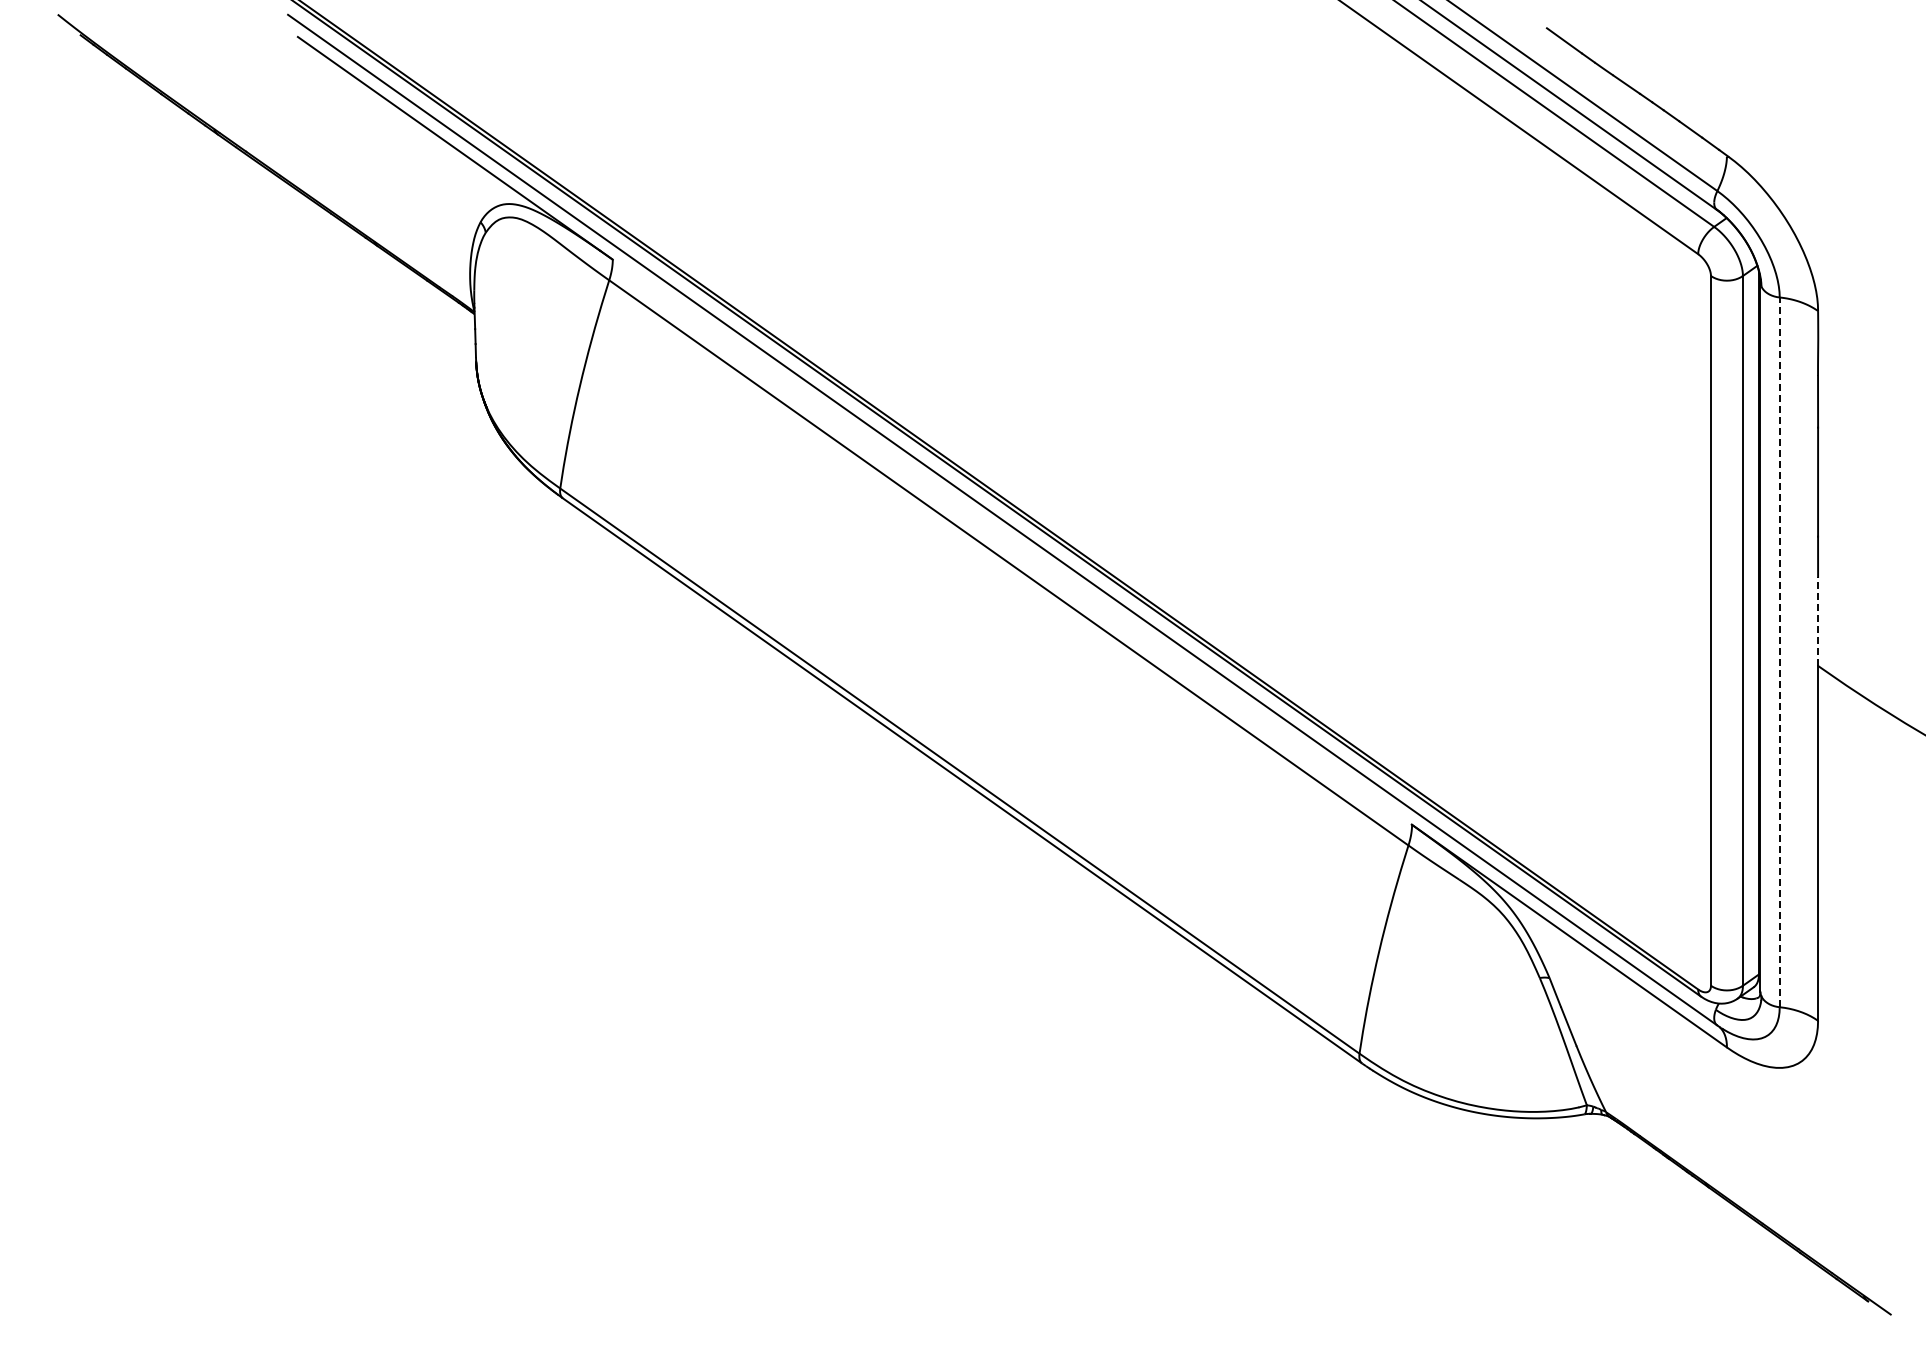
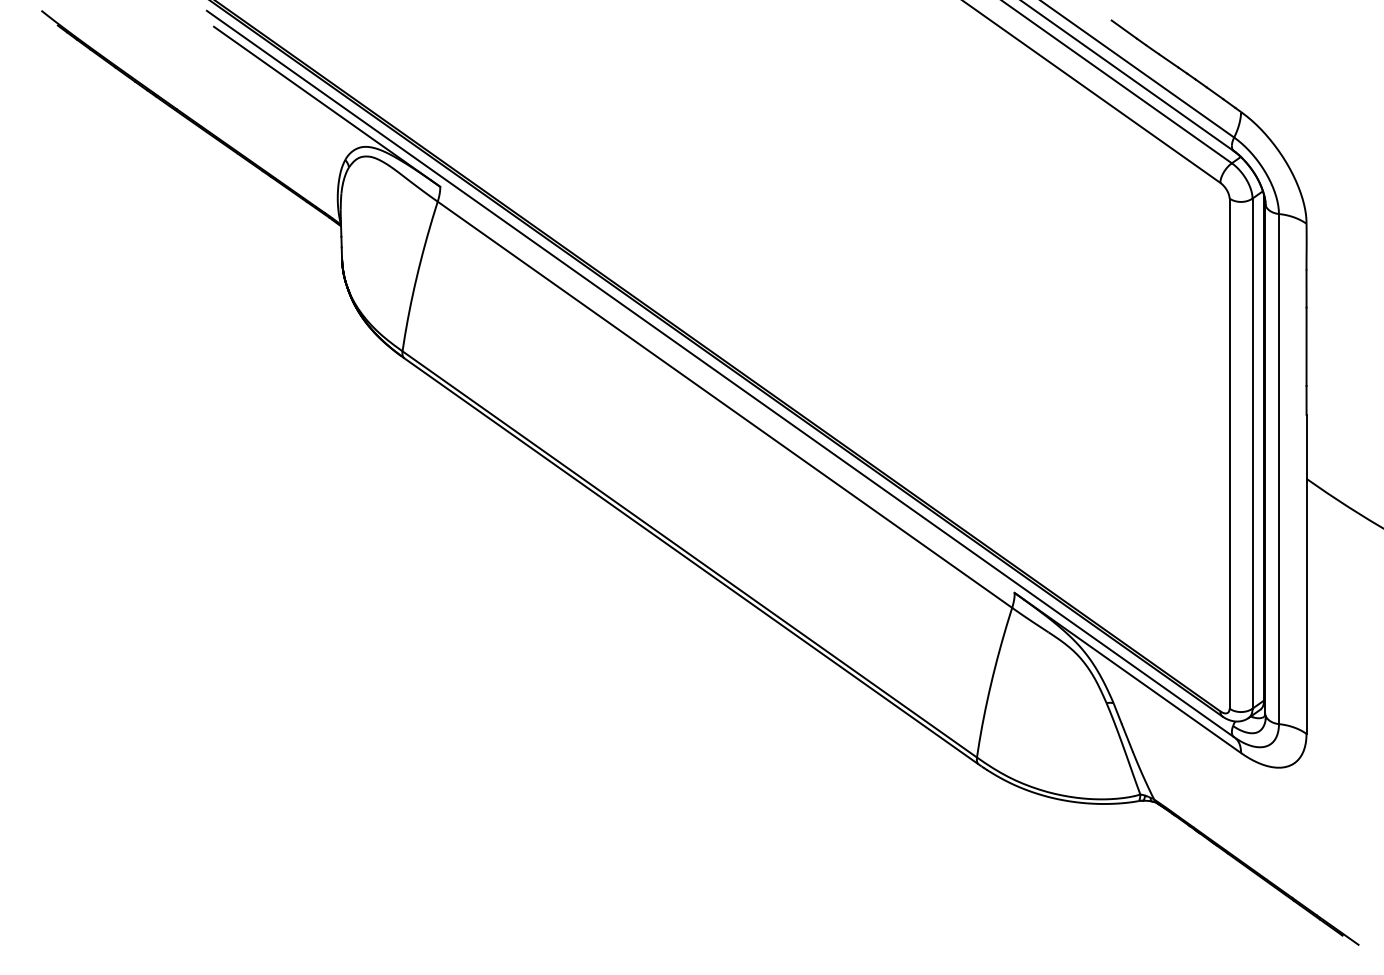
line: (1818, 620) -> (1306, 446), dashed -> solid
line: (1779, 652) -> (1278, 469), dashed -> solid

